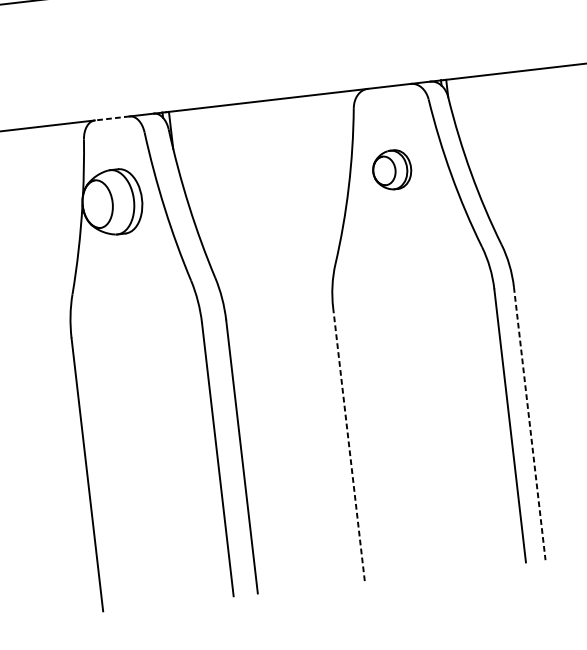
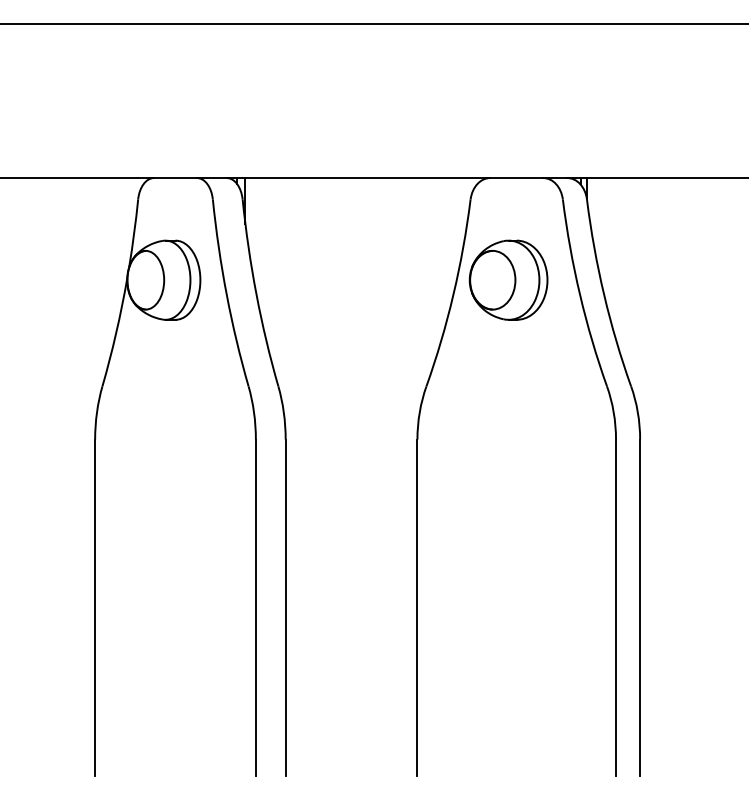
line: (112, 118) -> (175, 178), dashed -> solid
part: (392, 169) -> (508, 279), size x1.67
line: (530, 424) -> (640, 608), dashed -> solid
line: (349, 444) -> (417, 607), dashed -> solid

